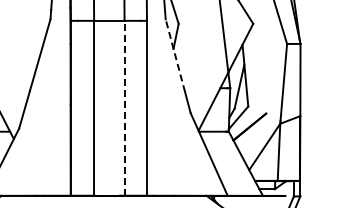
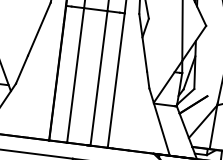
line: (175, 55) -> (143, 42), dashed -> solid
line: (124, 107) -> (99, 77), dashed -> solid

